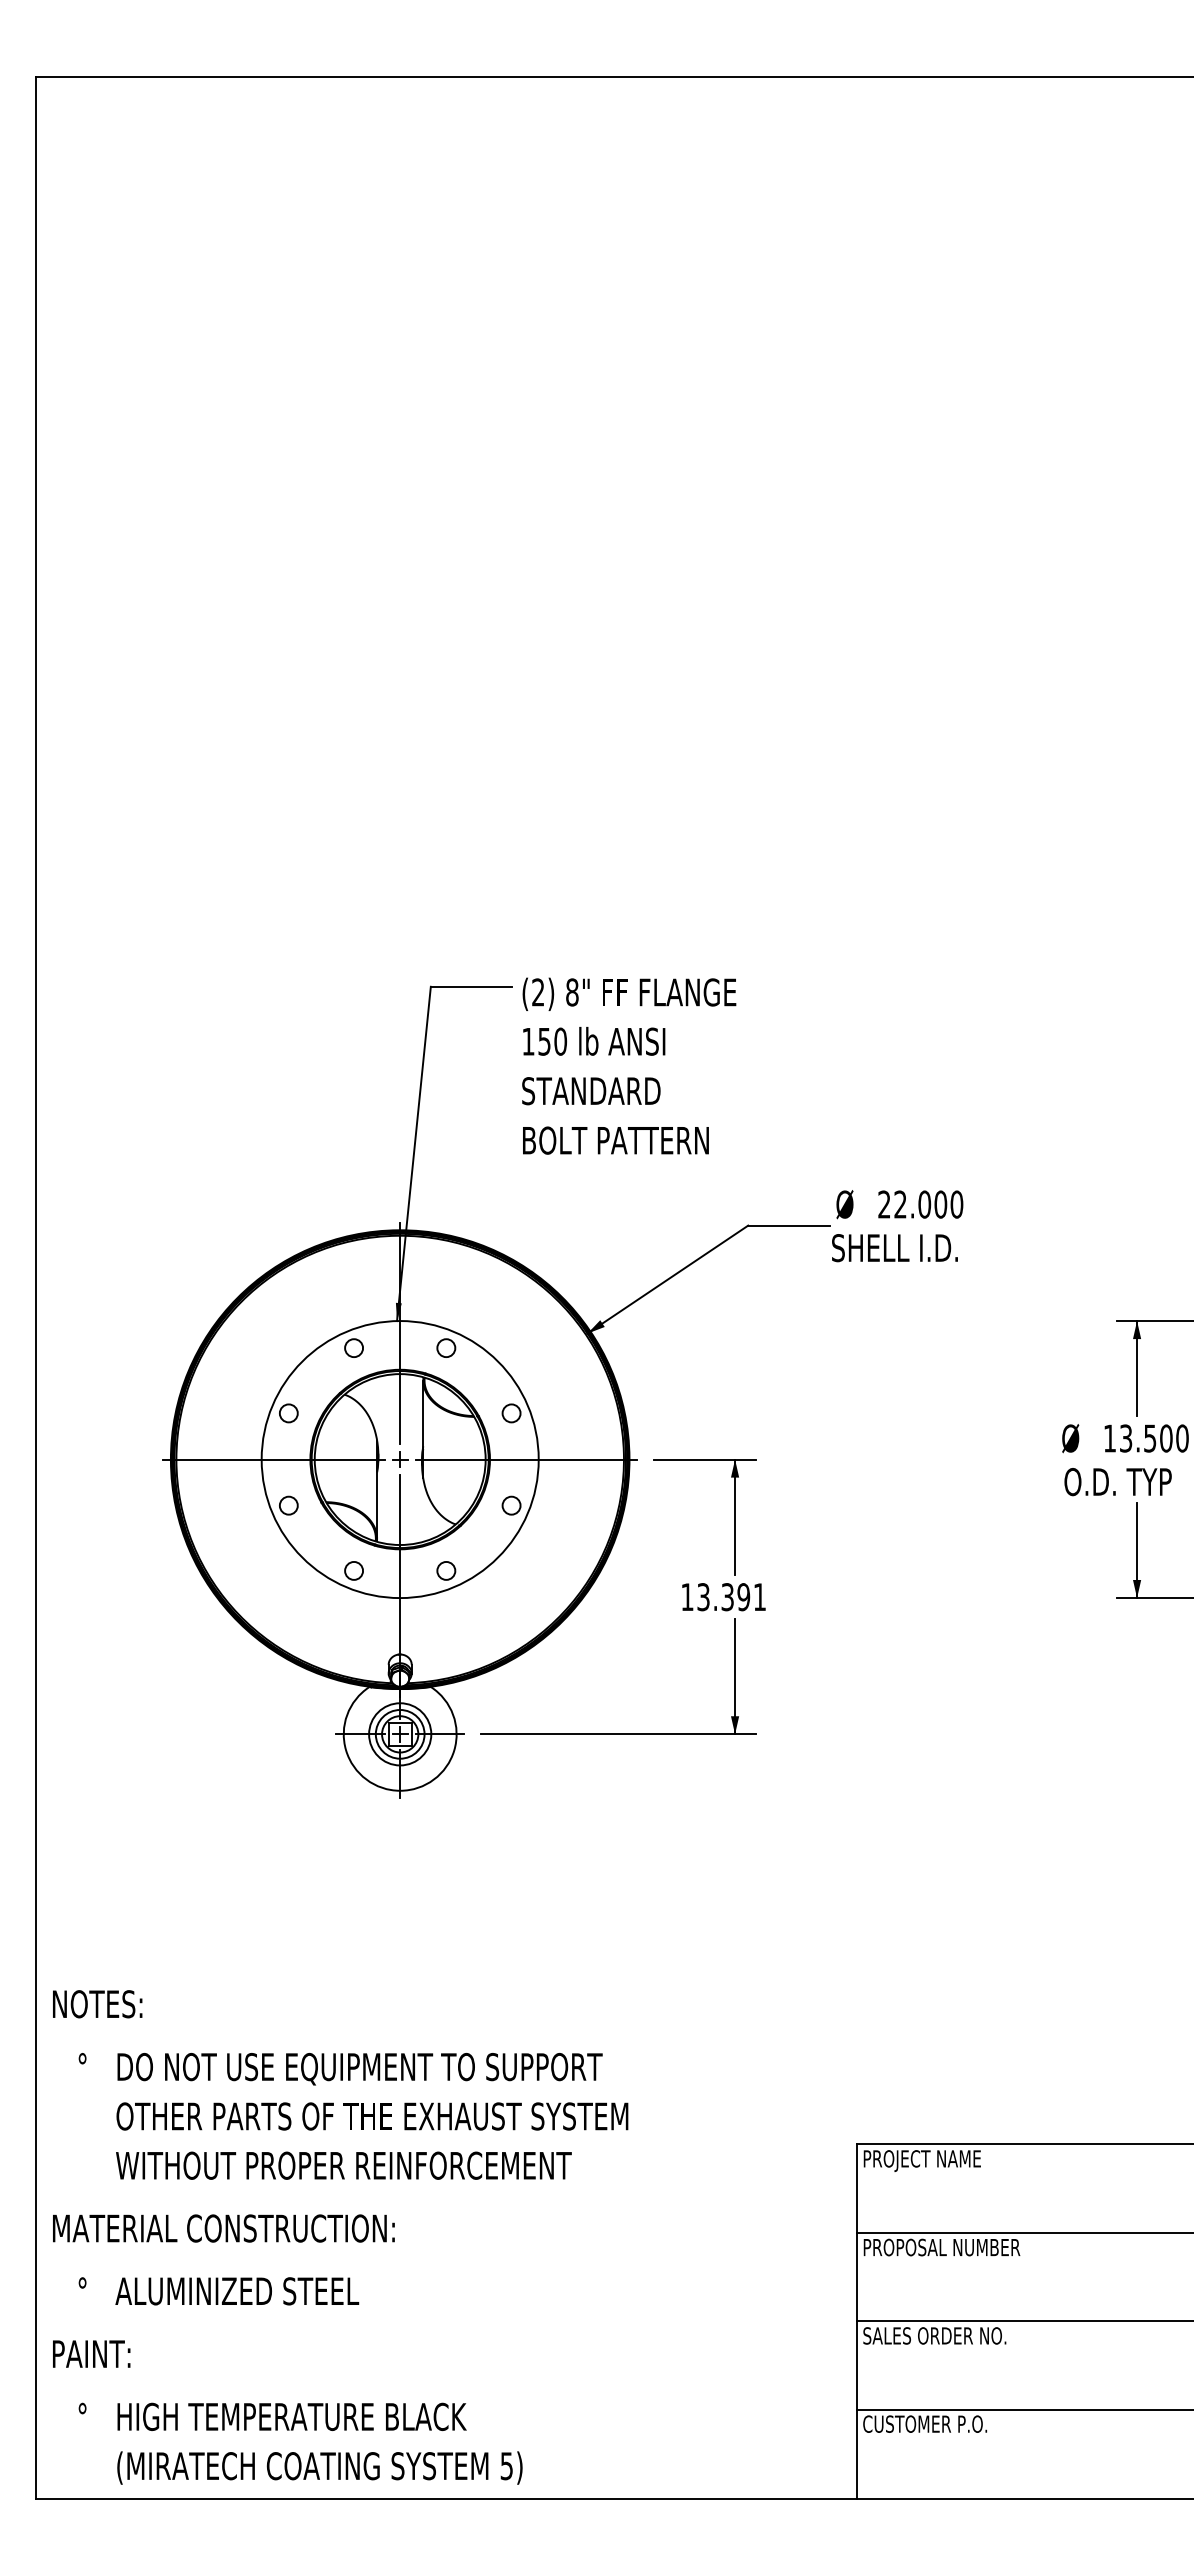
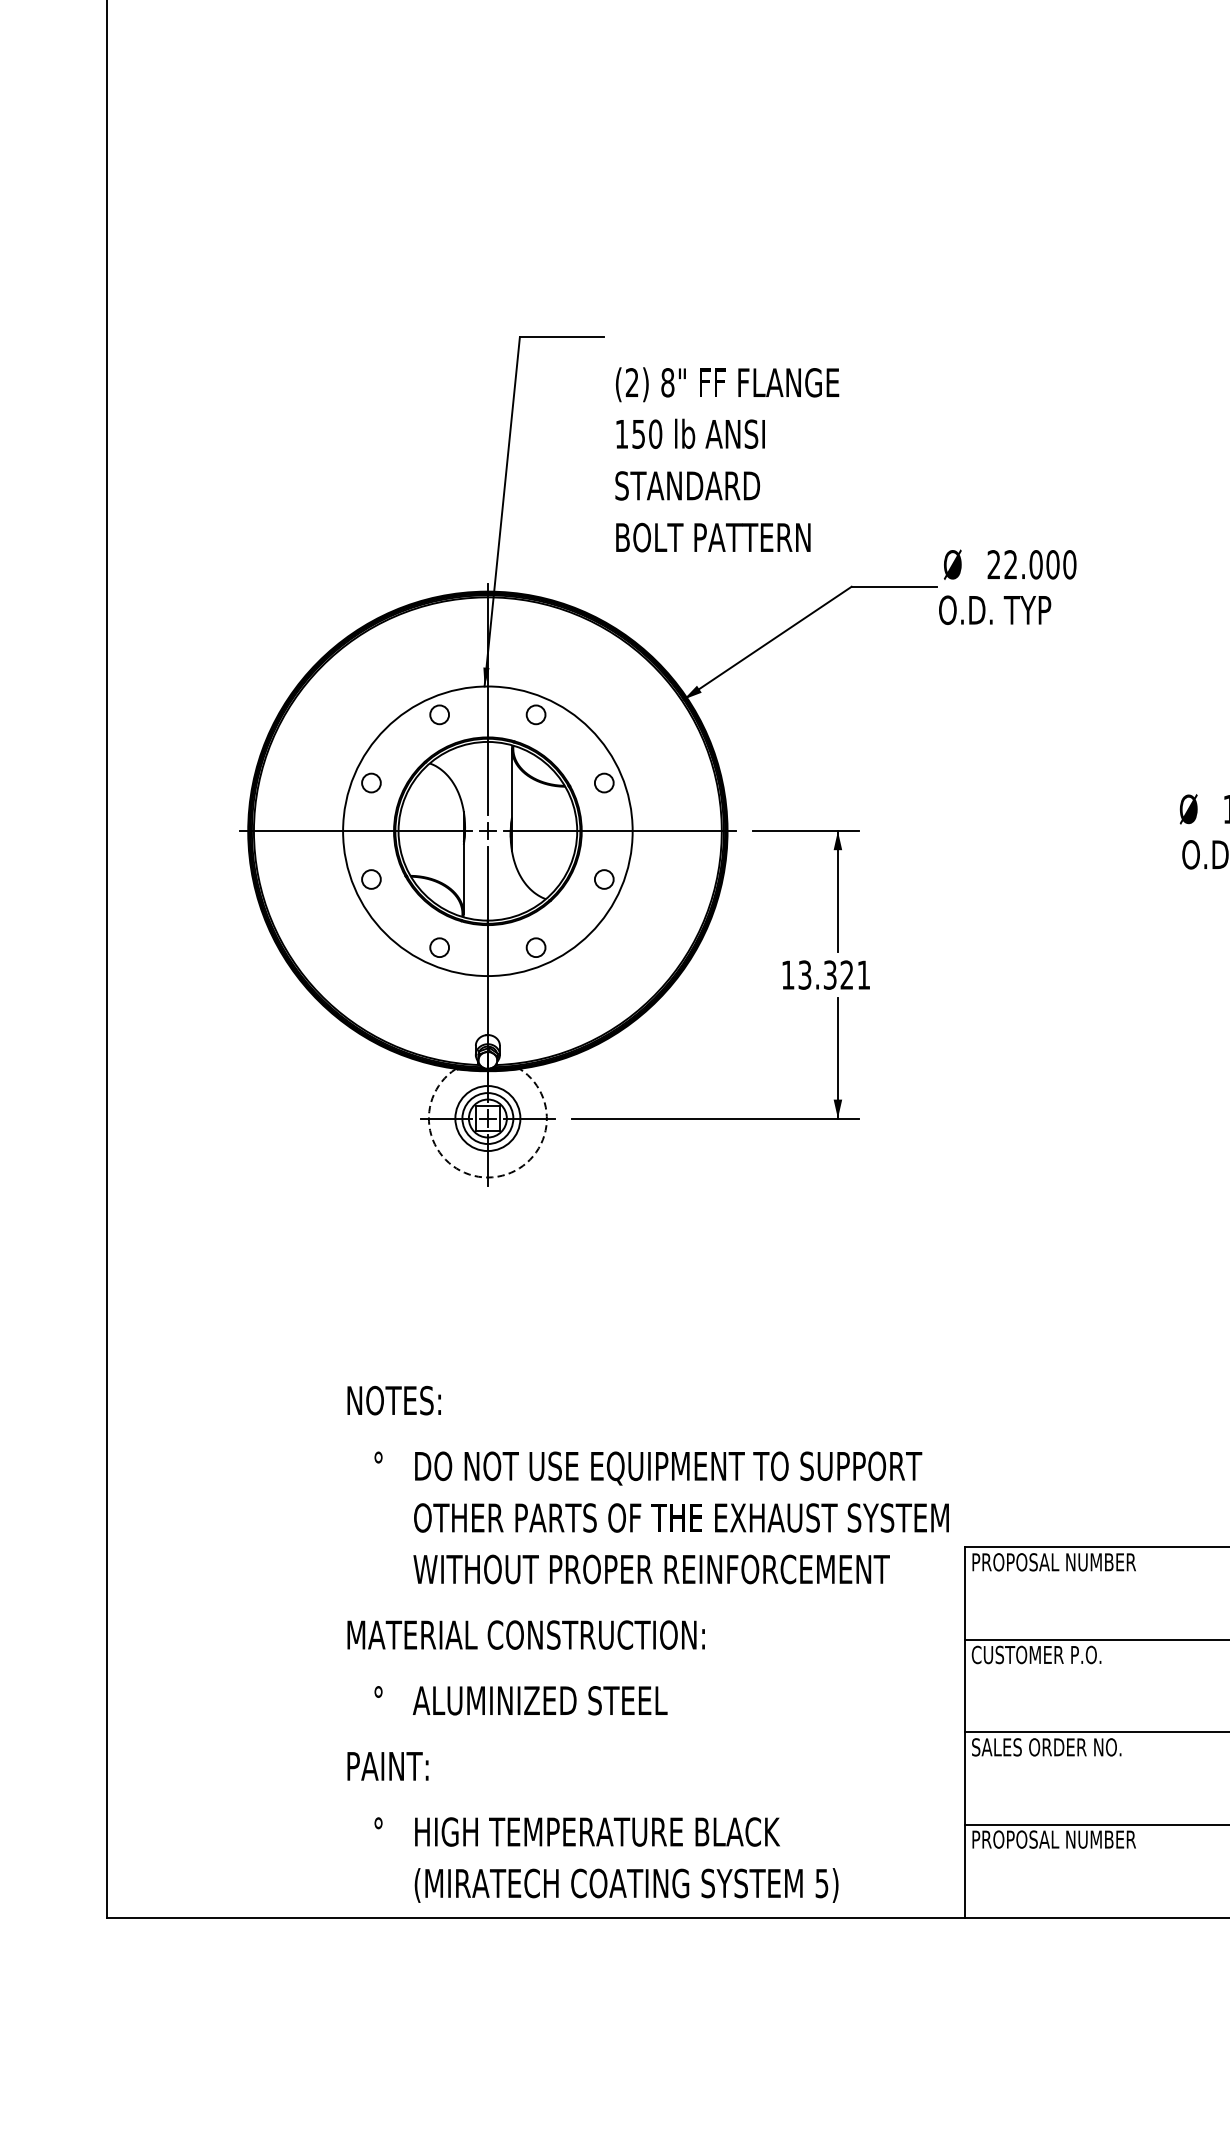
text: (629, 1065) -> (727, 459), moved
text: (894, 1248) -> (1004, 610), SHELL I.D. -> O.D. TYP
text: (743, 1597) -> (846, 975), 13.391 -> 13.321
arc: (400, 1790) -> (488, 1177), solid -> dashed
text: (957, 2160) -> (1070, 1563), PROJECT NAME -> PROPOSAL NUMBER
text: (340, 2237) -> (648, 1644), moved
text: (941, 2247) -> (1053, 1654), PROPOSAL NUMBER -> CUSTOMER P.O.
text: (941, 2423) -> (1053, 1838), CUSTOMER P.O. -> PROPOSAL NUMBER

